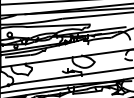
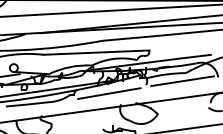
line: (108, 42) -> (181, 80), added
line: (65, 49) -> (108, 92), added

